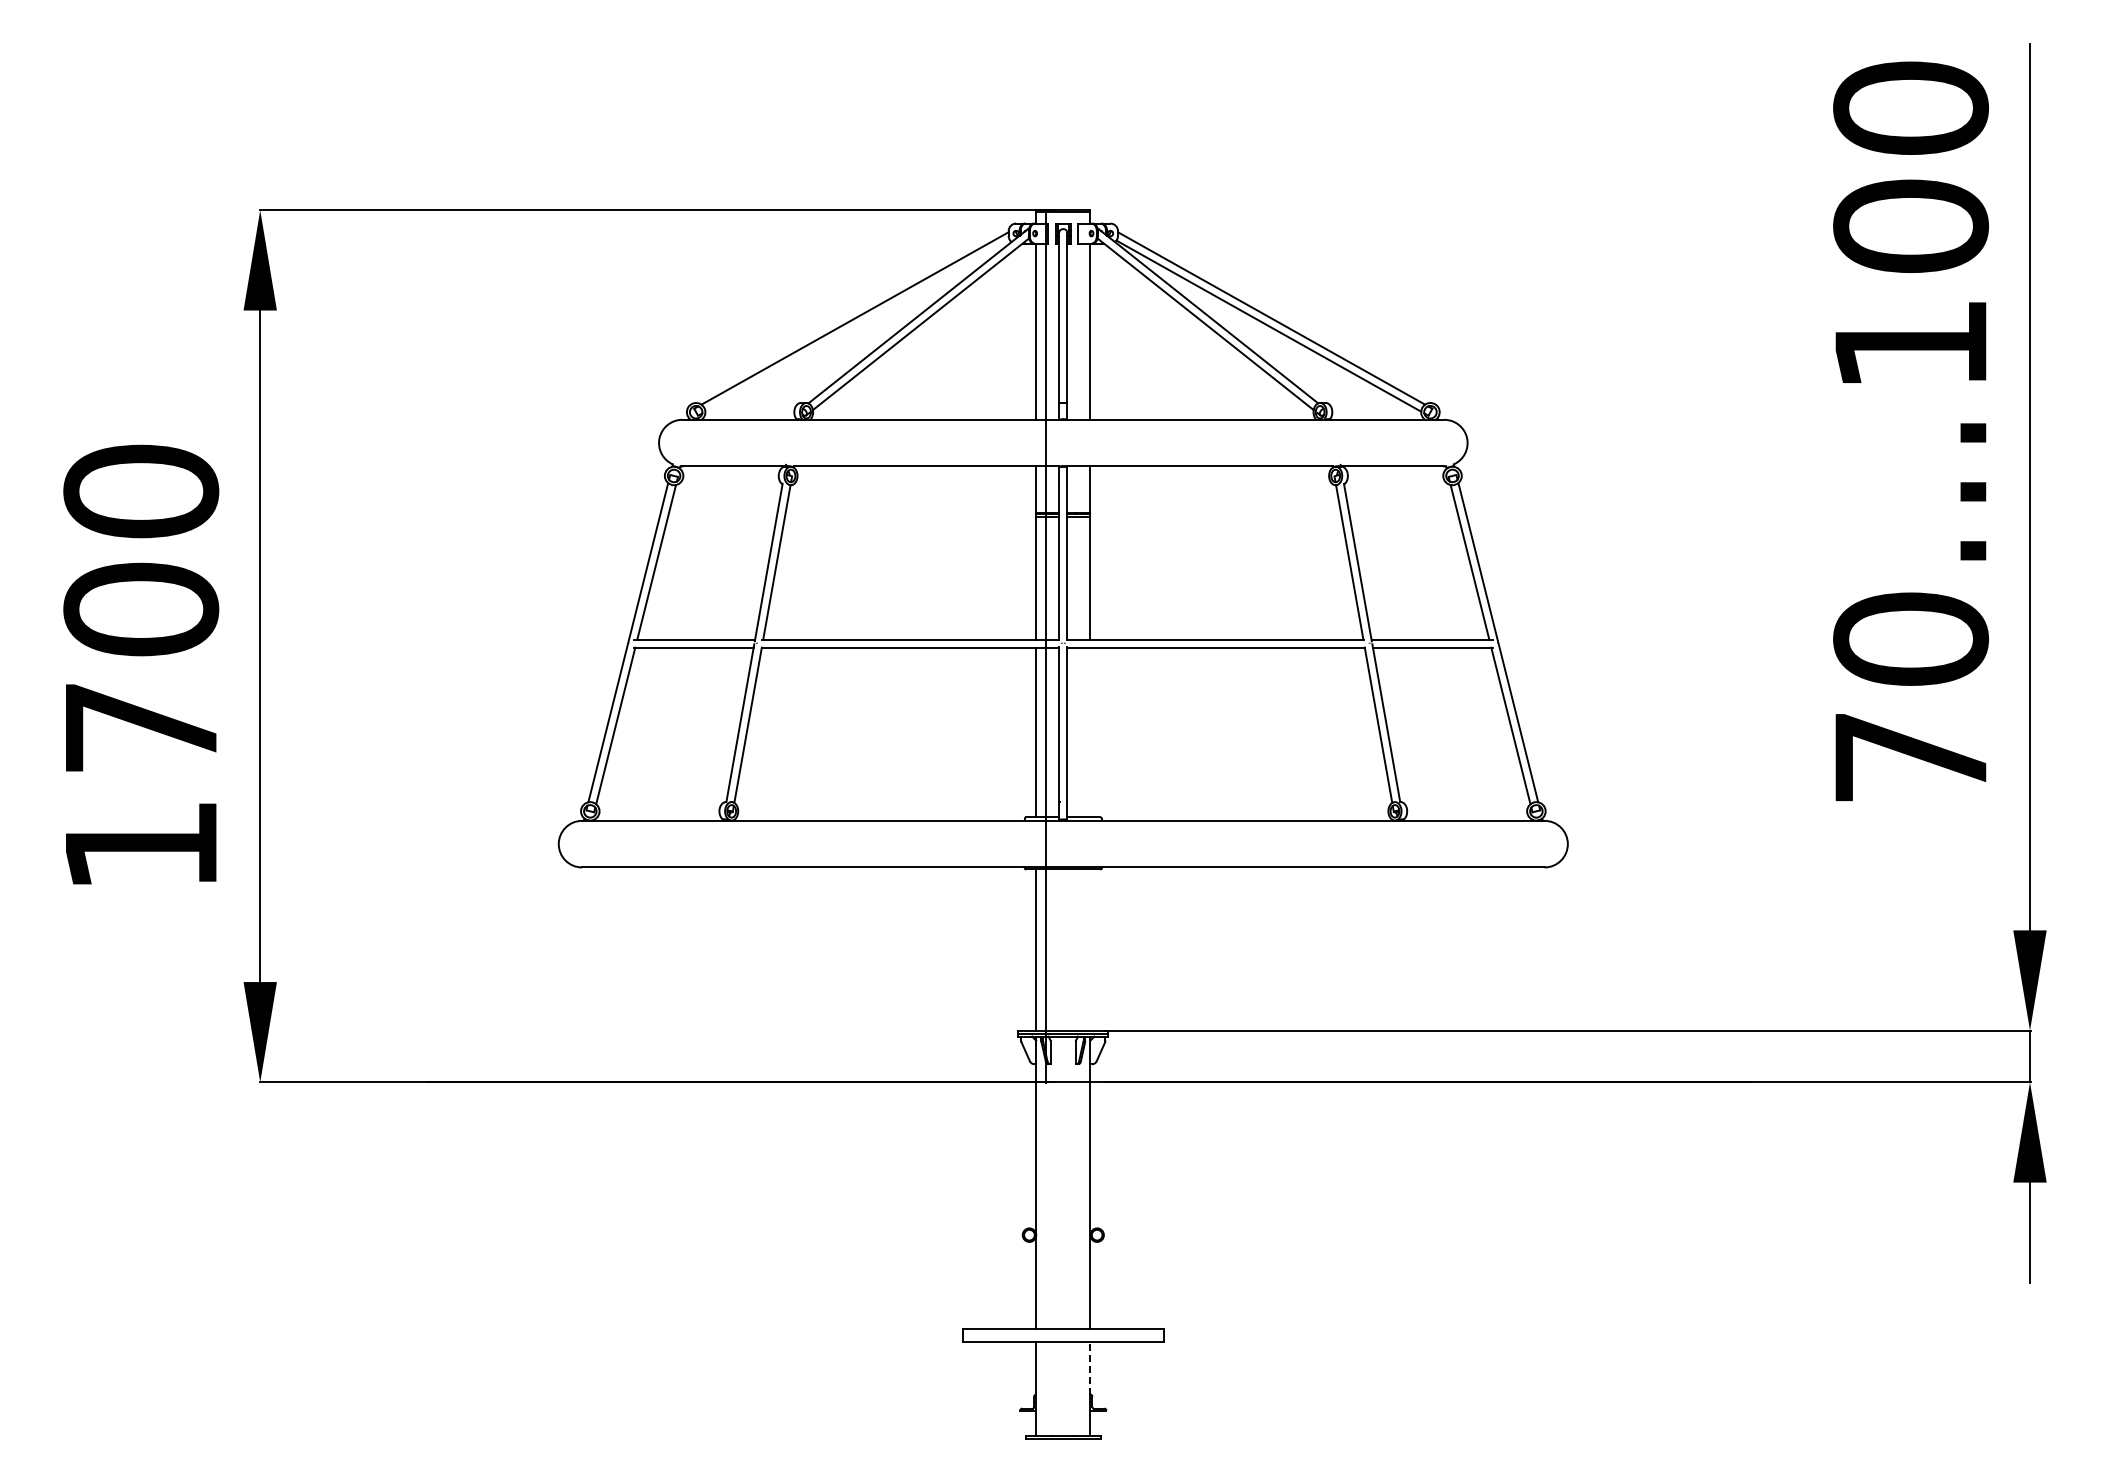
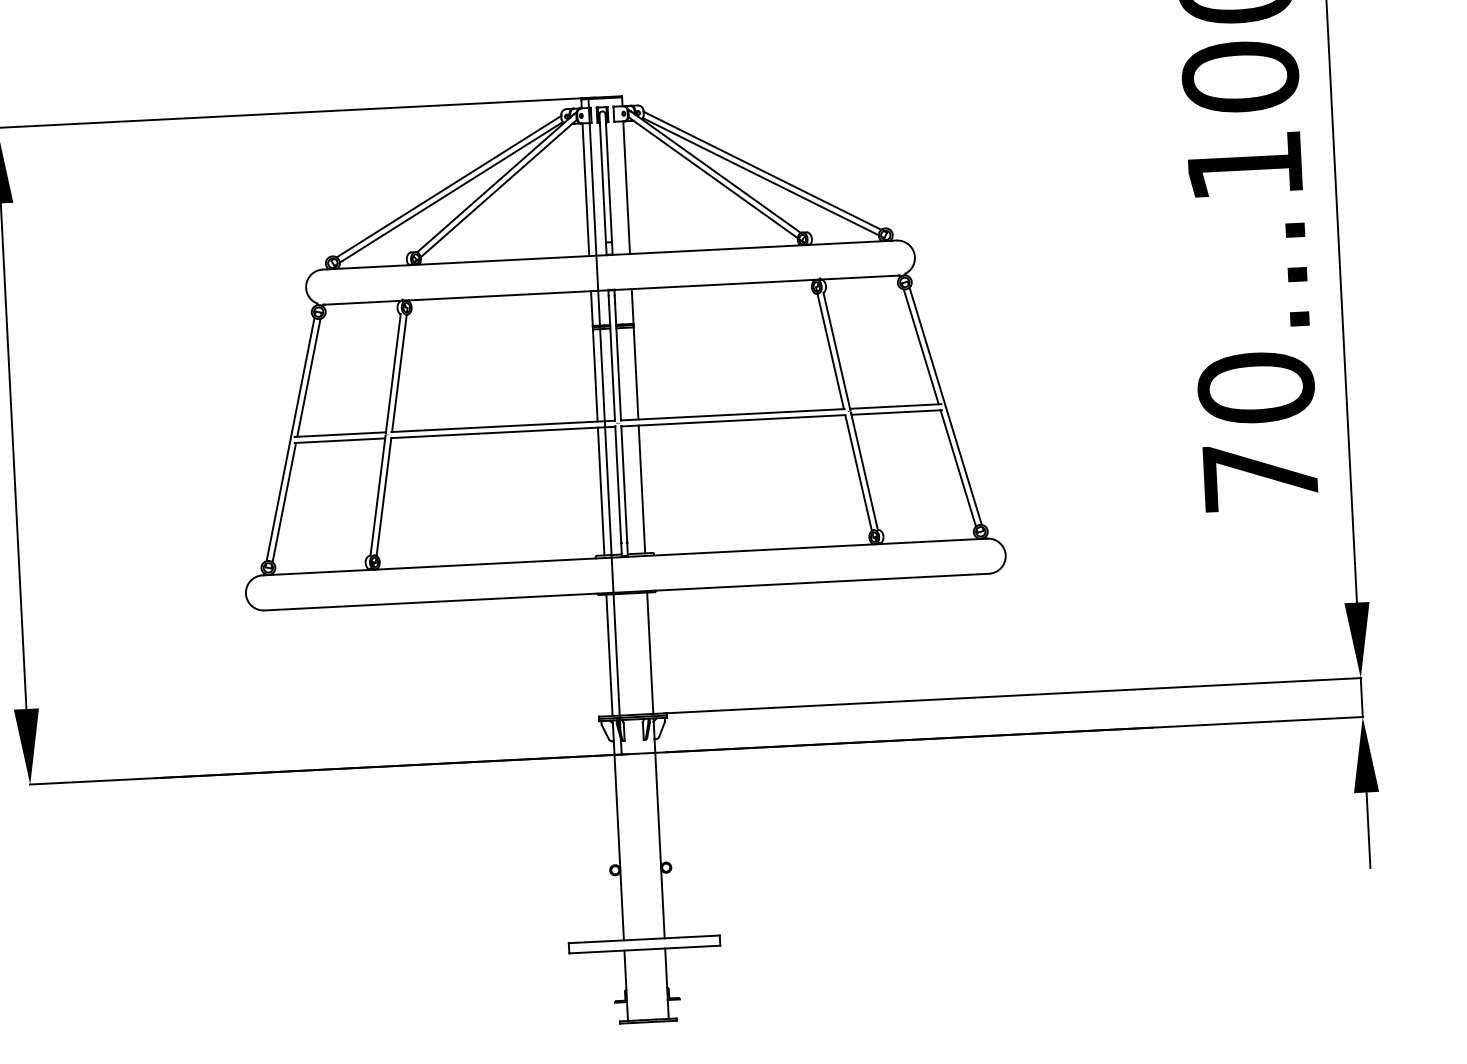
line: (857, 325) -> (451, 191), added
line: (1090, 732) -> (642, 489), added
line: (1090, 949) -> (650, 652), added
line: (1090, 1367) -> (666, 967), dashed -> solid

